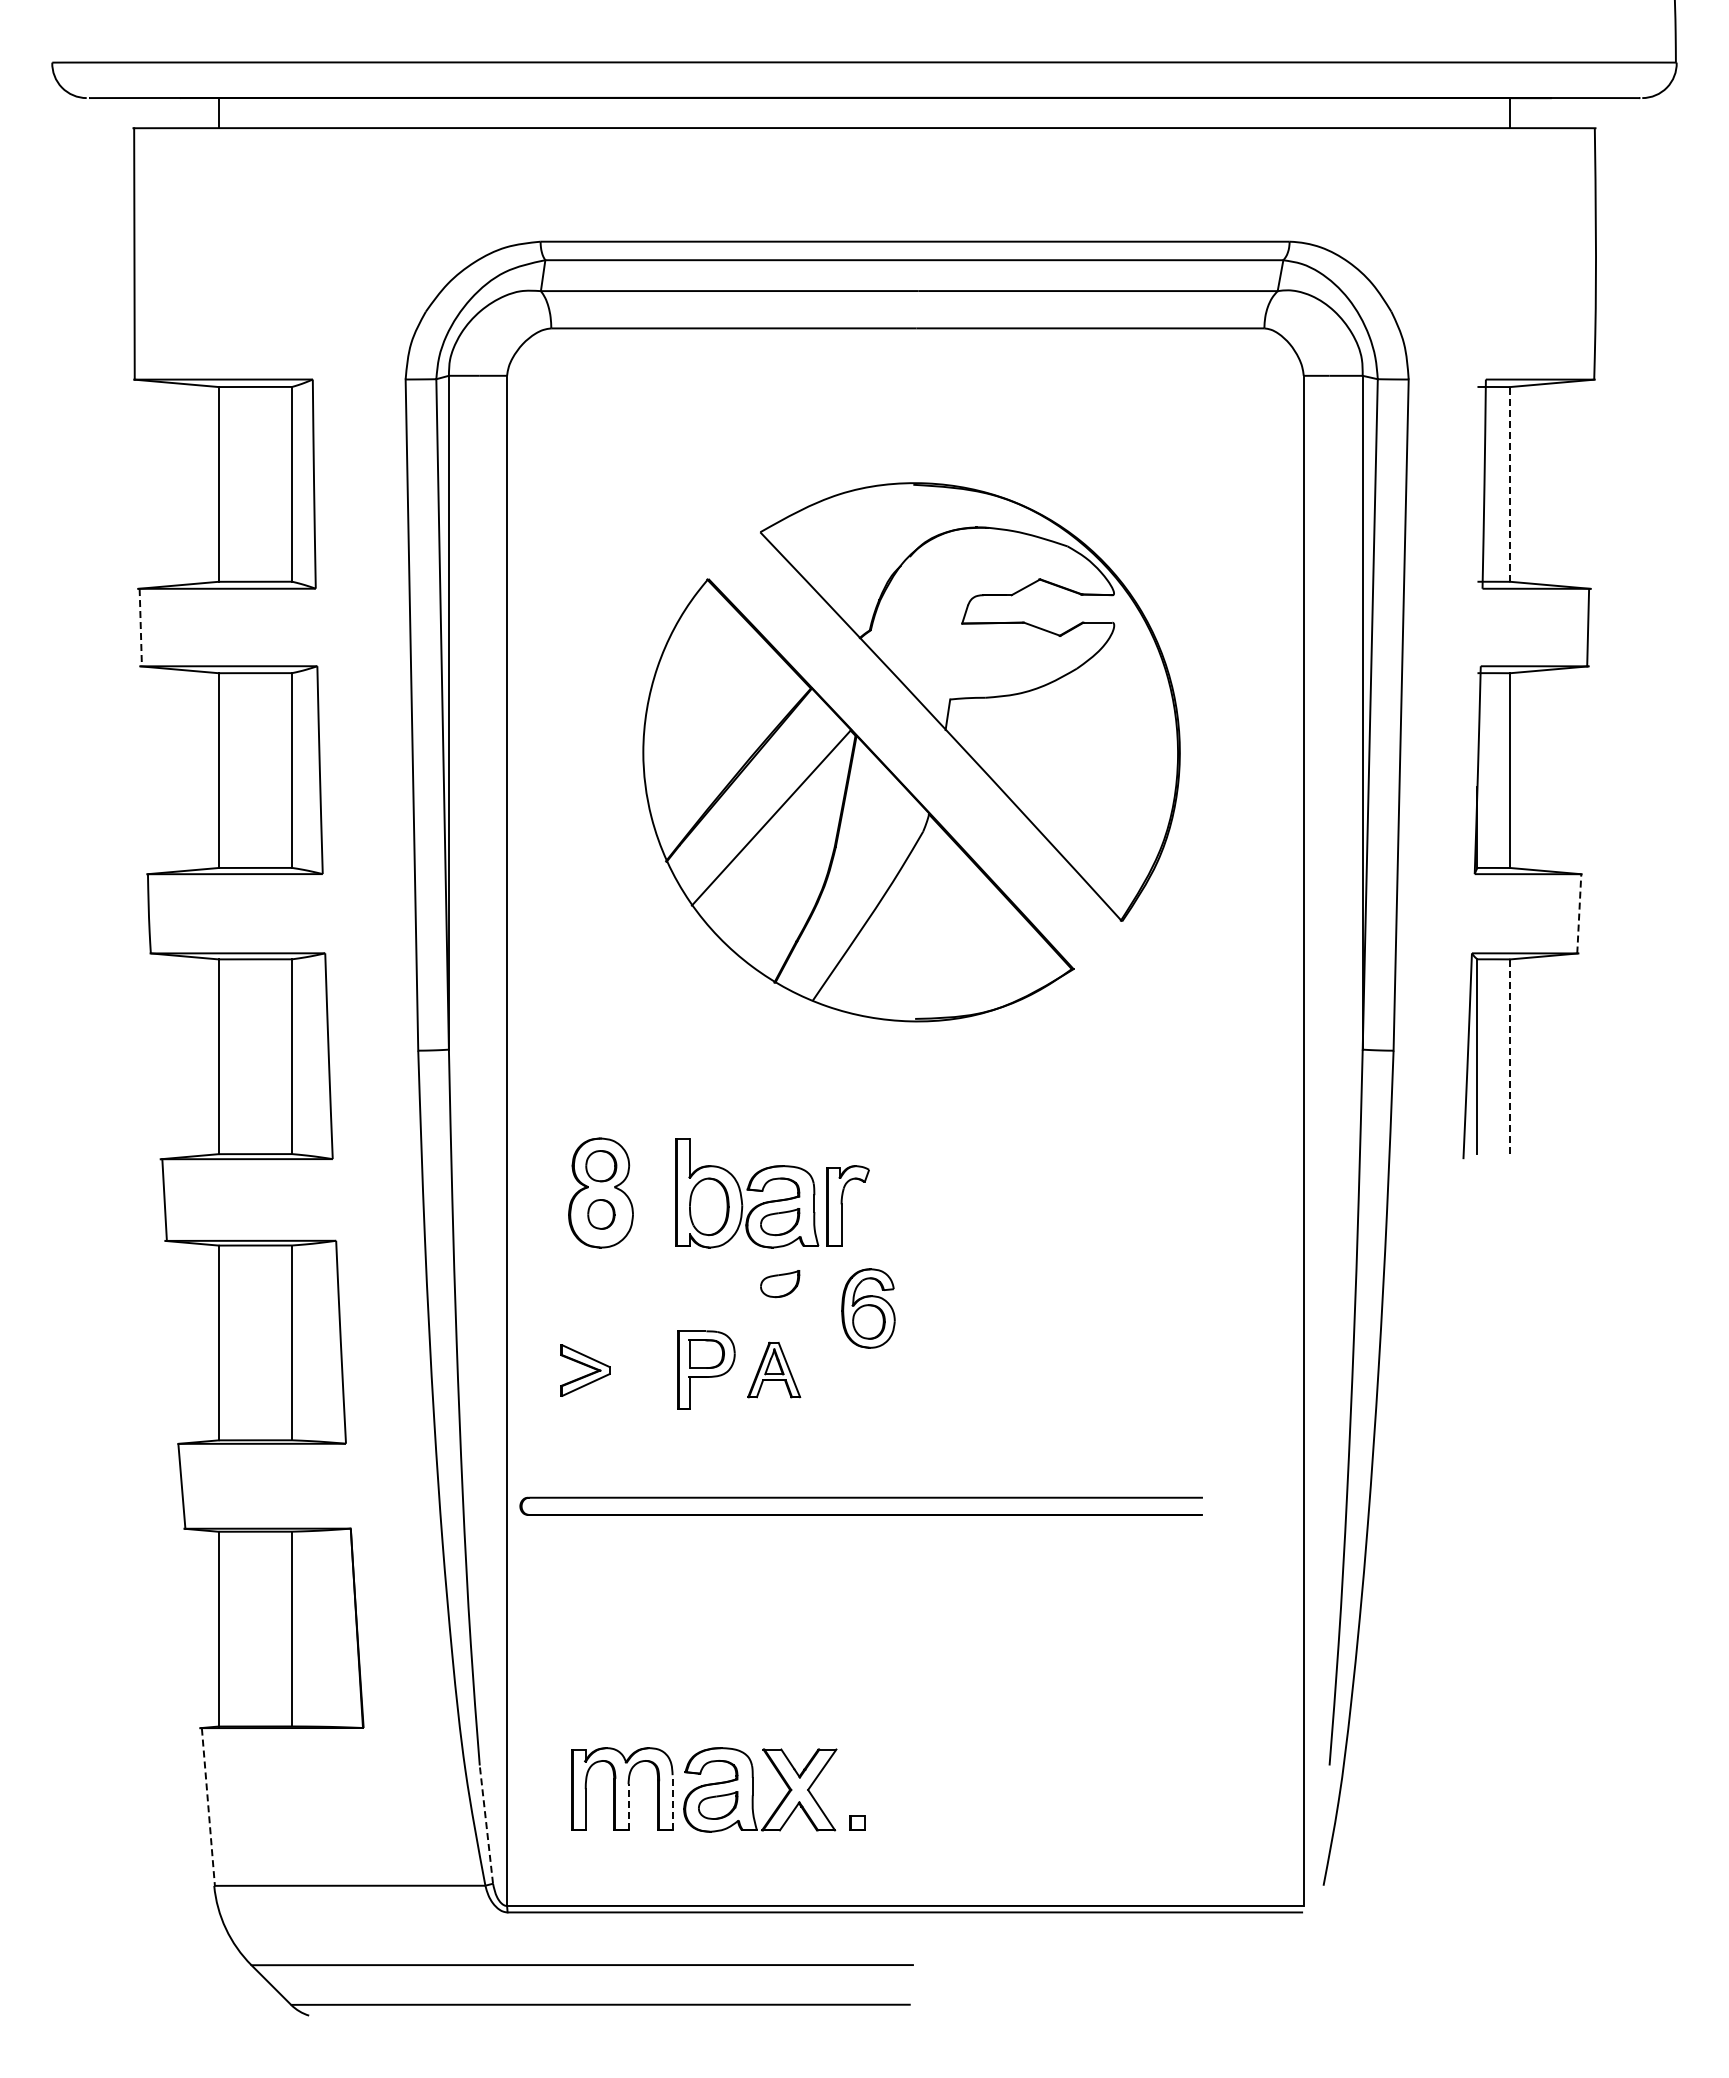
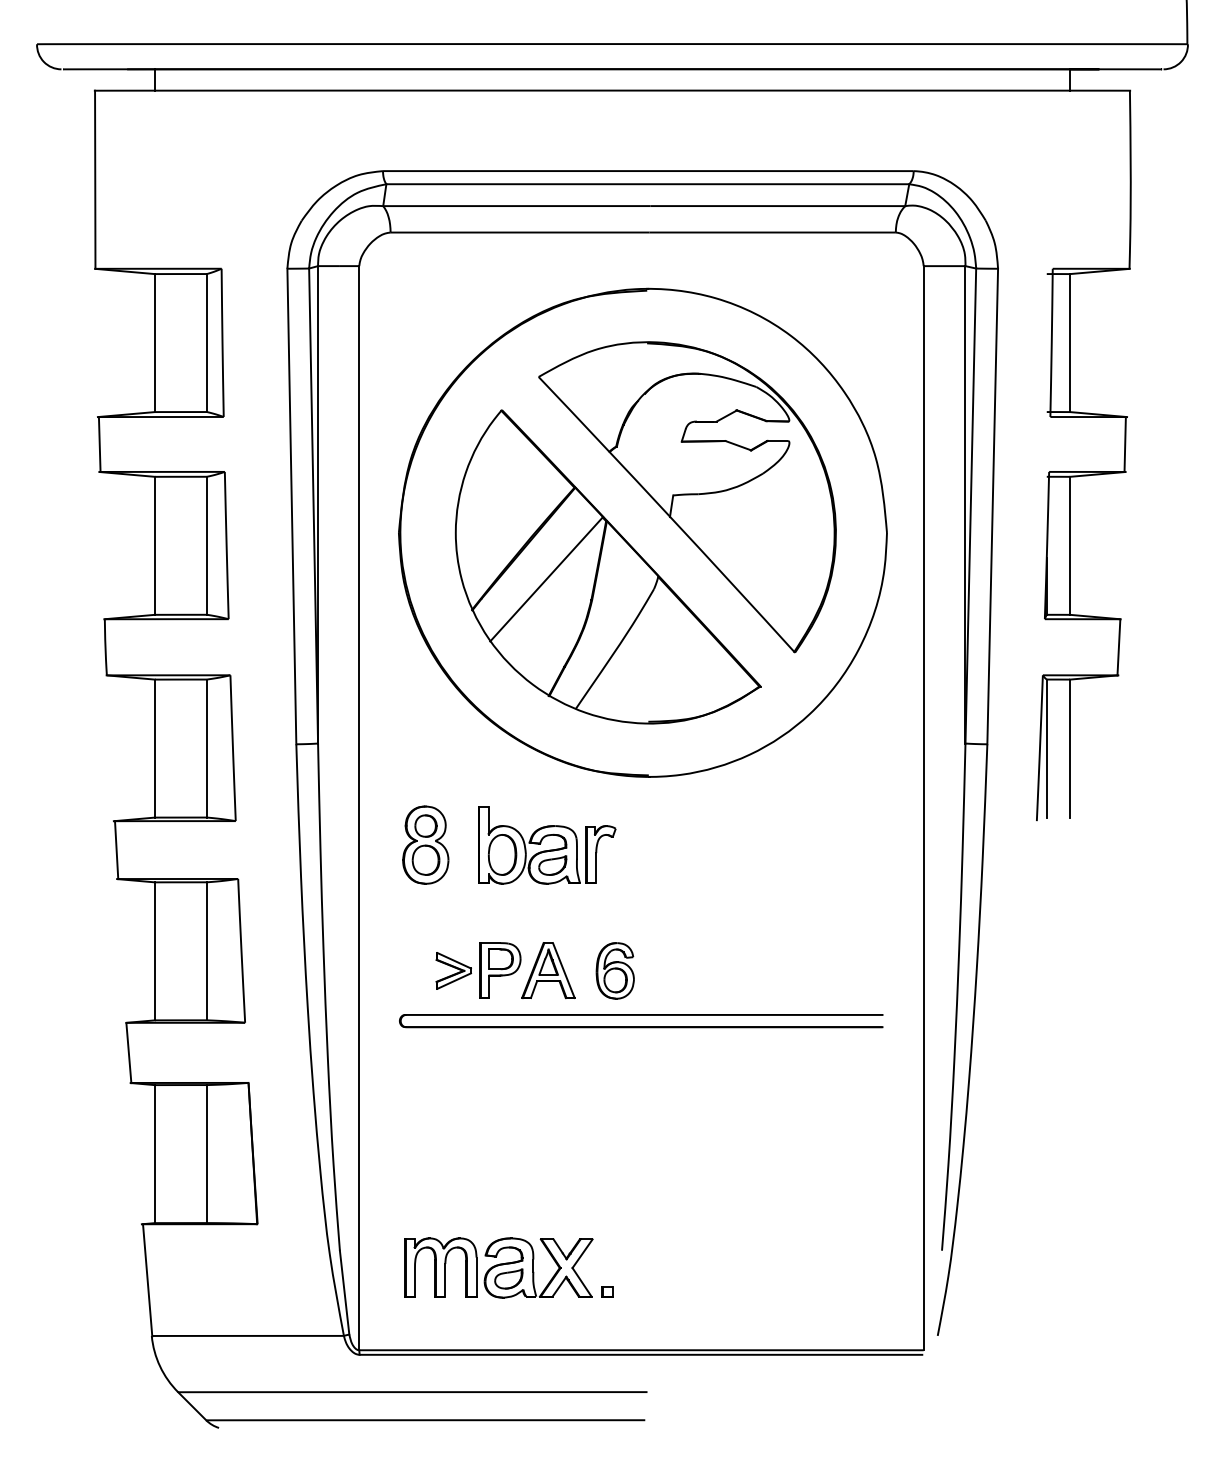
line: (1510, 483) -> (1070, 342), dashed -> solid
line: (140, 627) -> (99, 444), dashed -> solid
part: (907, 751) -> (642, 532), added
line: (1579, 914) -> (1119, 647), dashed -> solid
line: (1510, 1056) -> (1070, 748), dashed -> solid
part: (601, 1214) -> (426, 860), size x1.43
part: (780, 1284) -> (552, 909), removed
part: (868, 1308) -> (615, 970), moved
part: (774, 1369) -> (548, 970), size x1.43
part: (585, 1370) -> (453, 970), moved
part: (860, 1498) -> (640, 1015), moved
line: (672, 1802) -> (476, 1276), dashed -> solid
line: (628, 1806) -> (445, 1279), dashed -> solid
line: (208, 1808) -> (147, 1281), dashed -> solid
line: (486, 1824) -> (344, 1292), dashed -> solid

